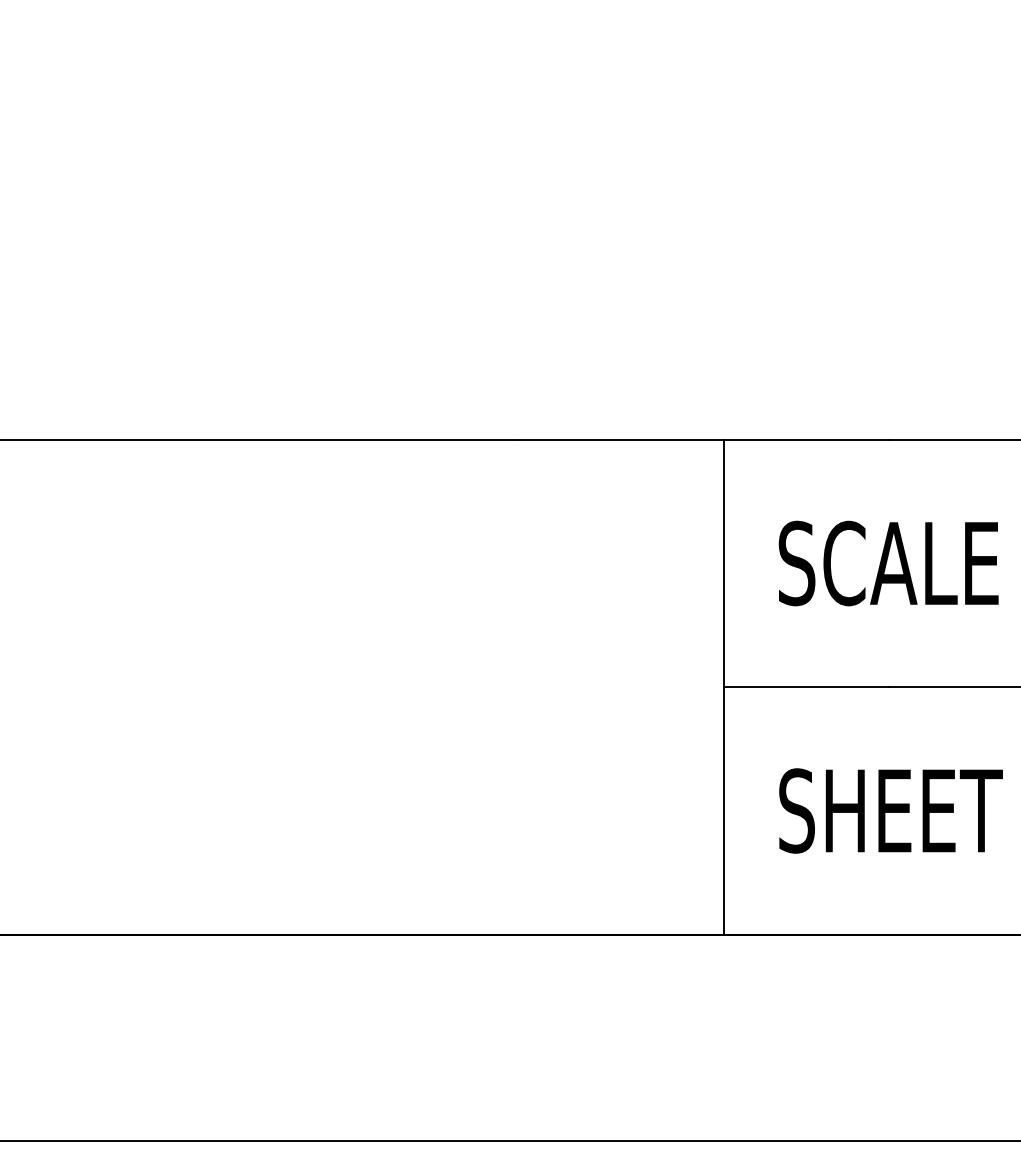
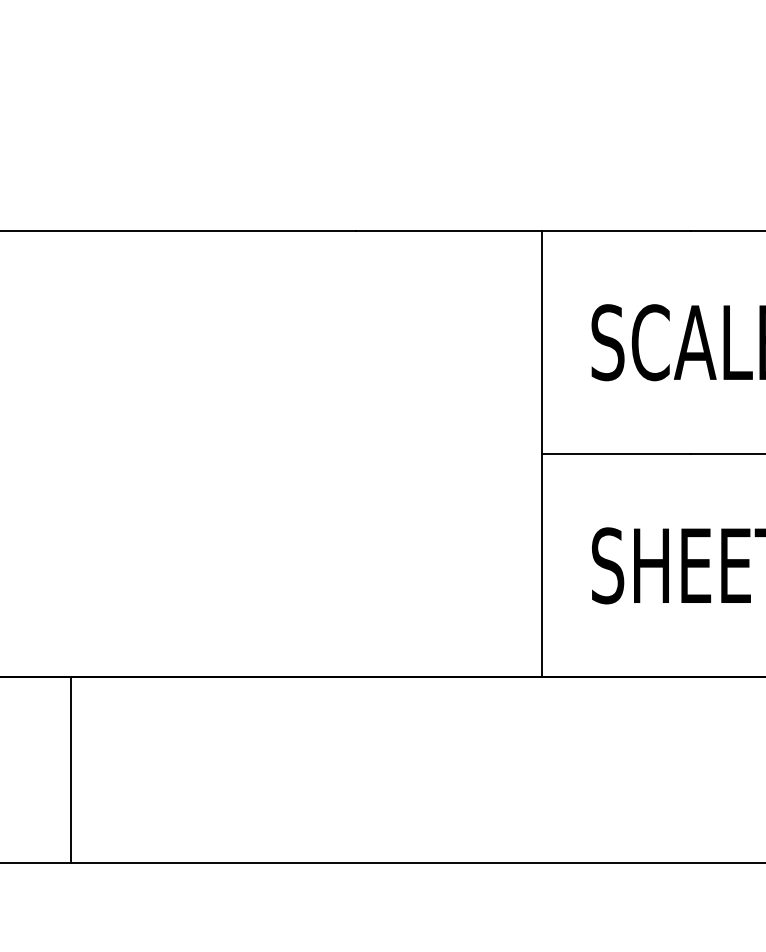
line: (201, 1037) -> (70, 770), added

